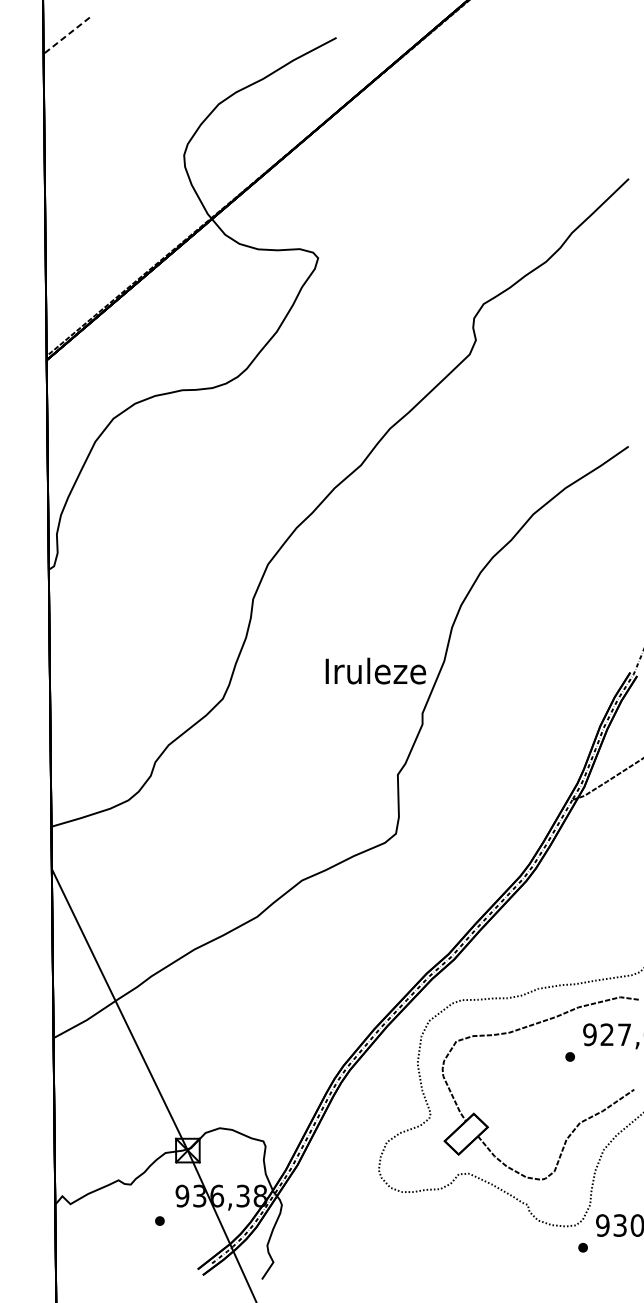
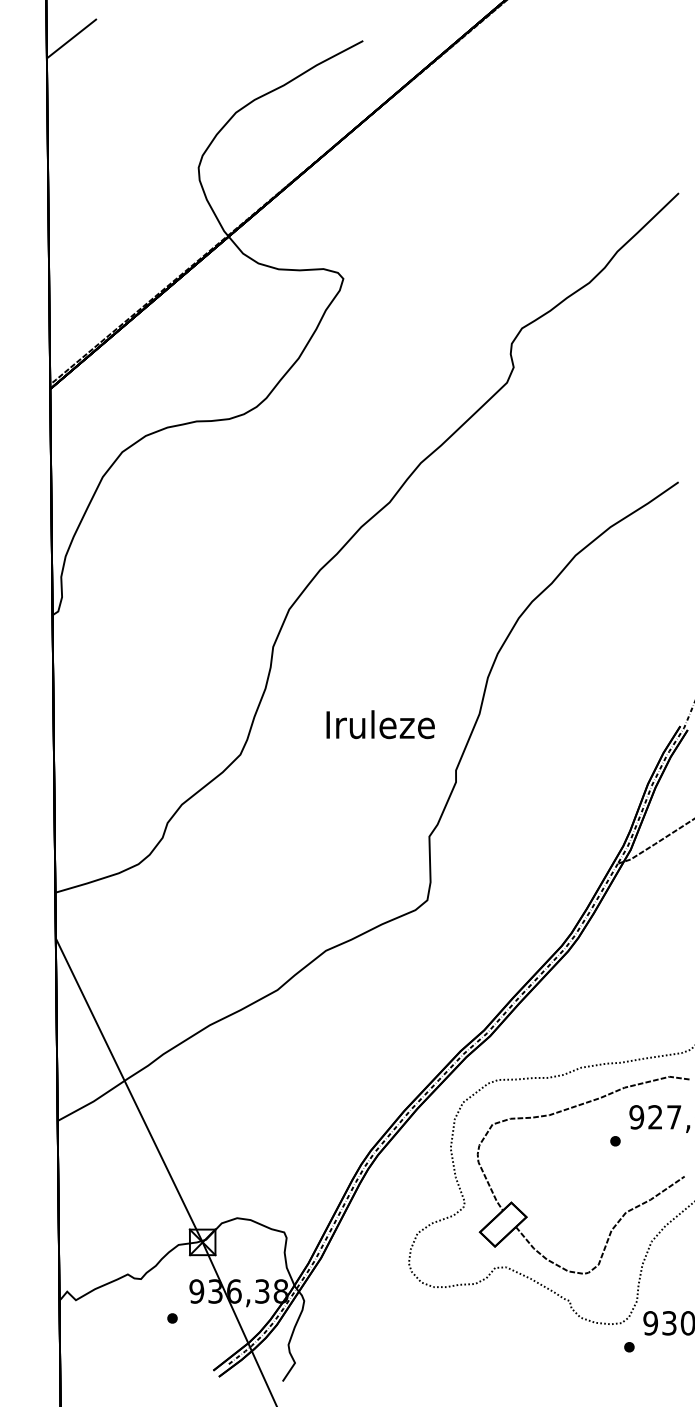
line: (66, 35) -> (71, 38), dashed -> solid
text: (375, 670) -> (380, 724), moved

